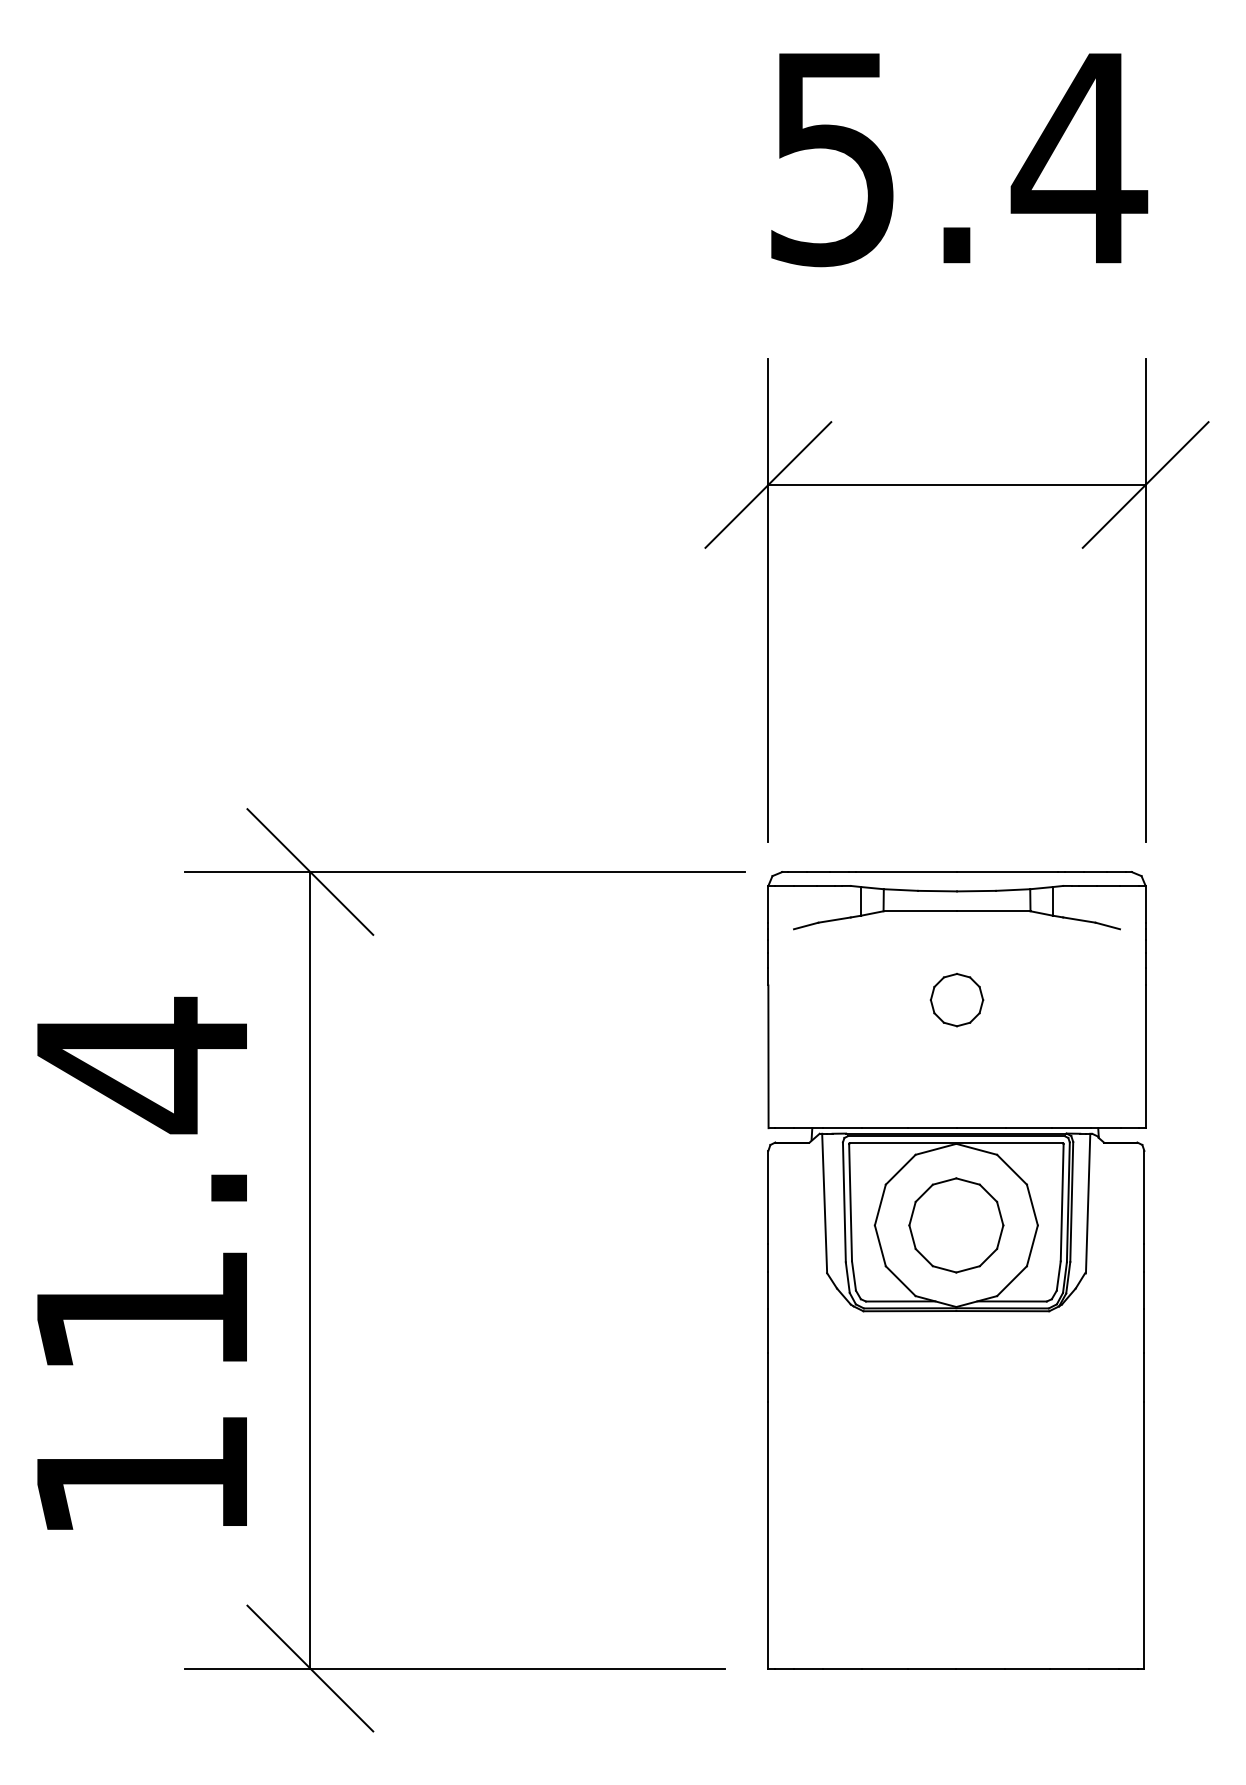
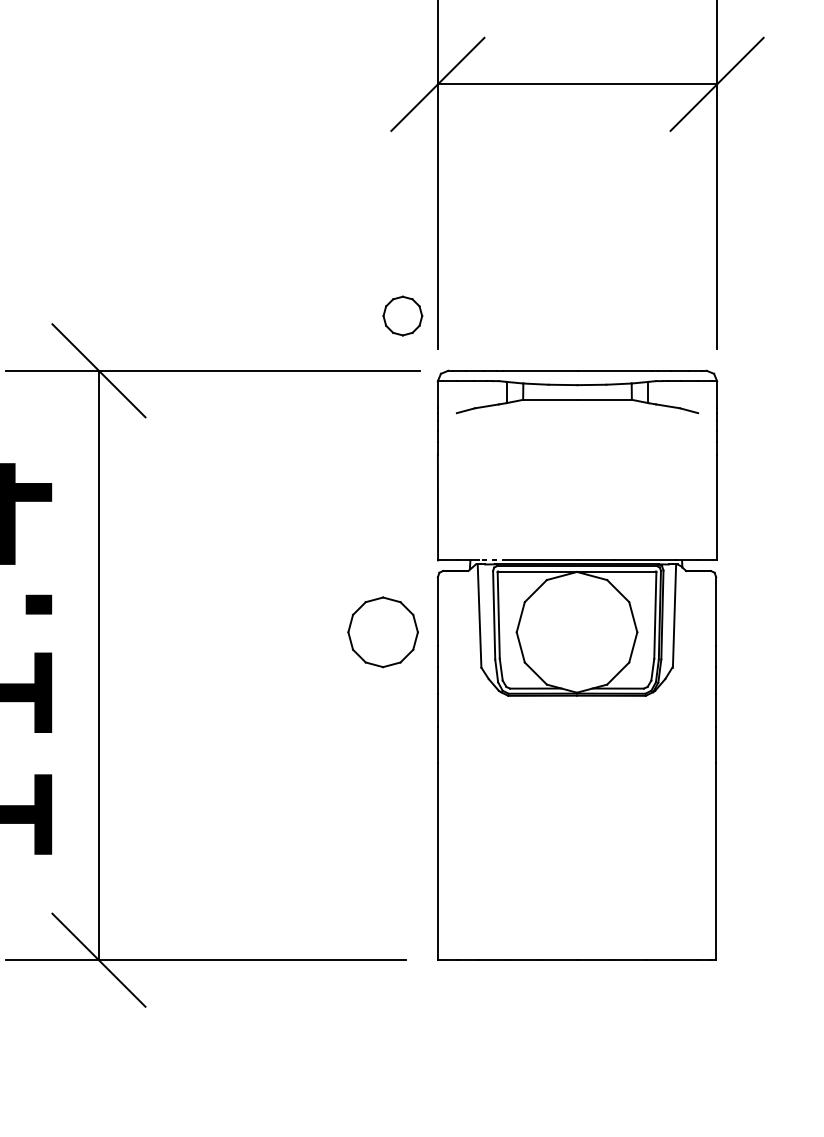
part: (956, 1000) -> (402, 316), moved
line: (842, 1128) -> (492, 560), solid -> dashed
part: (956, 1225) -> (383, 632), moved

